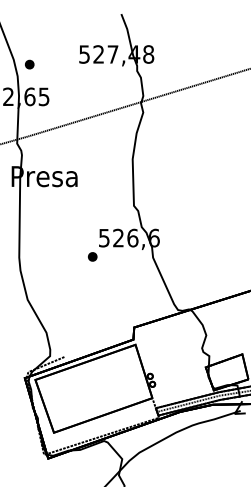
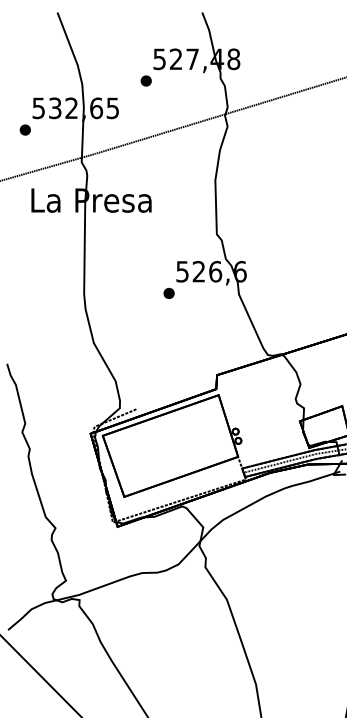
part: (29, 64) -> (145, 80), moved

